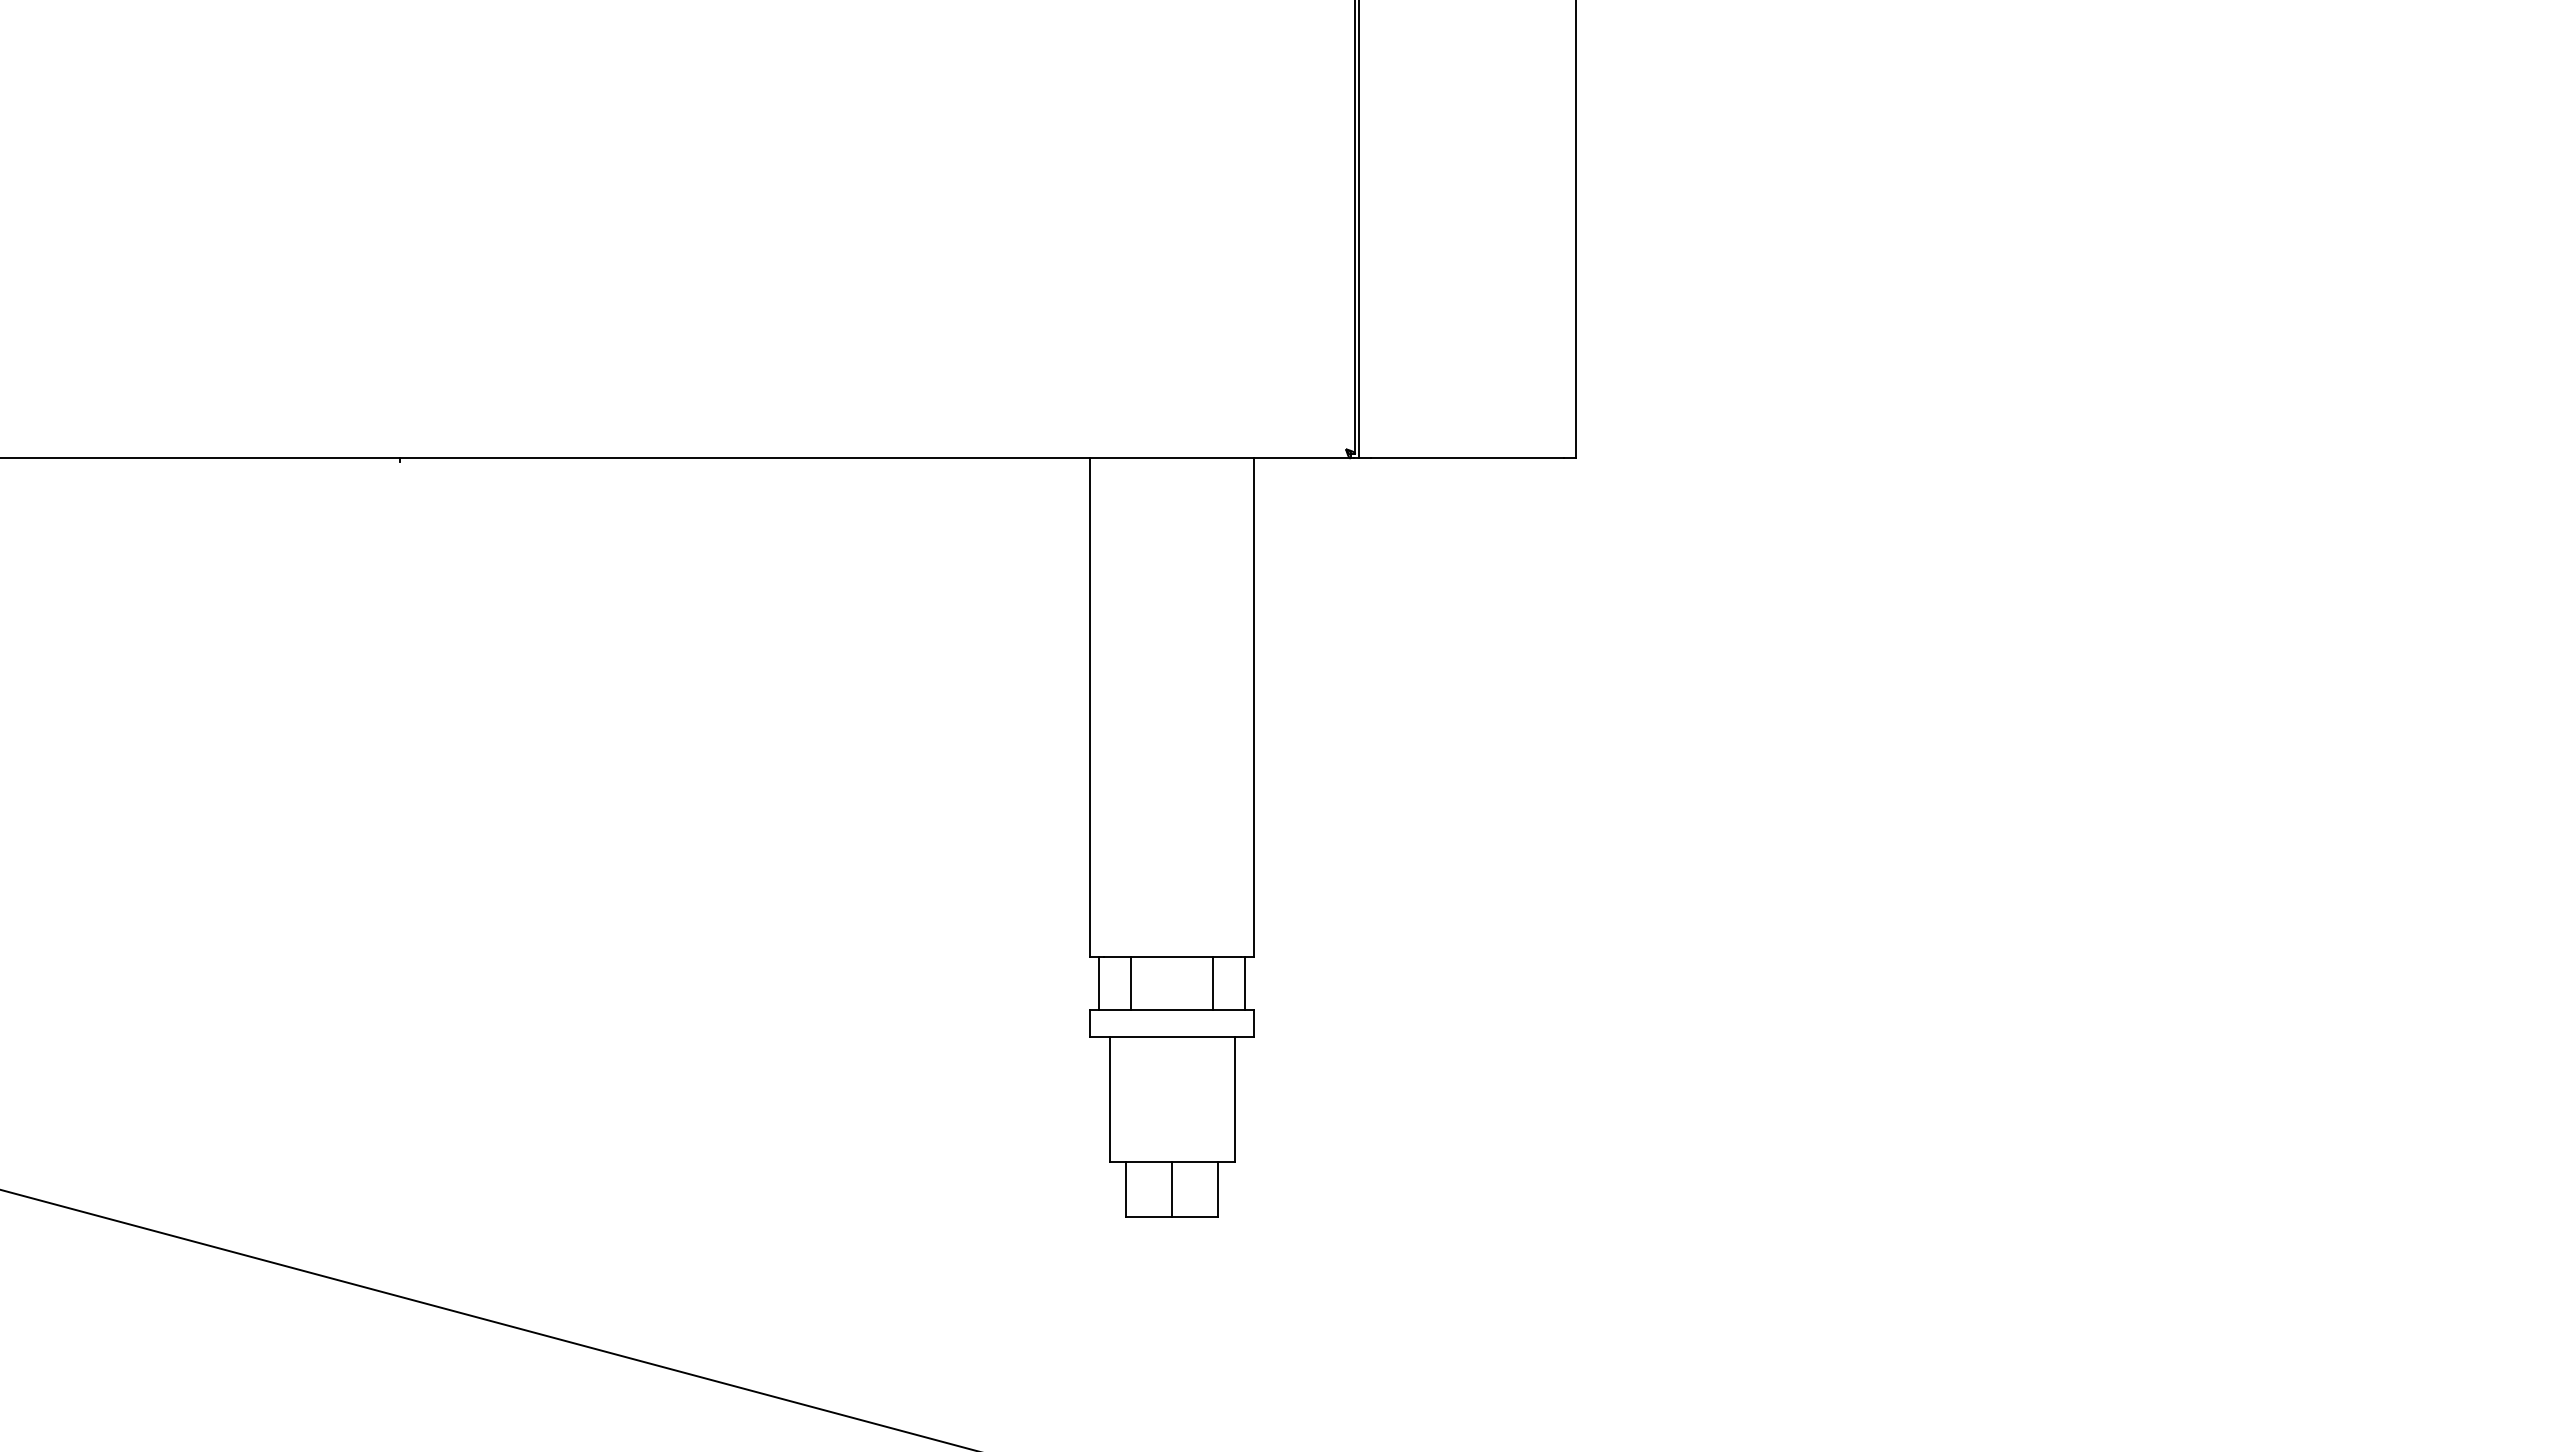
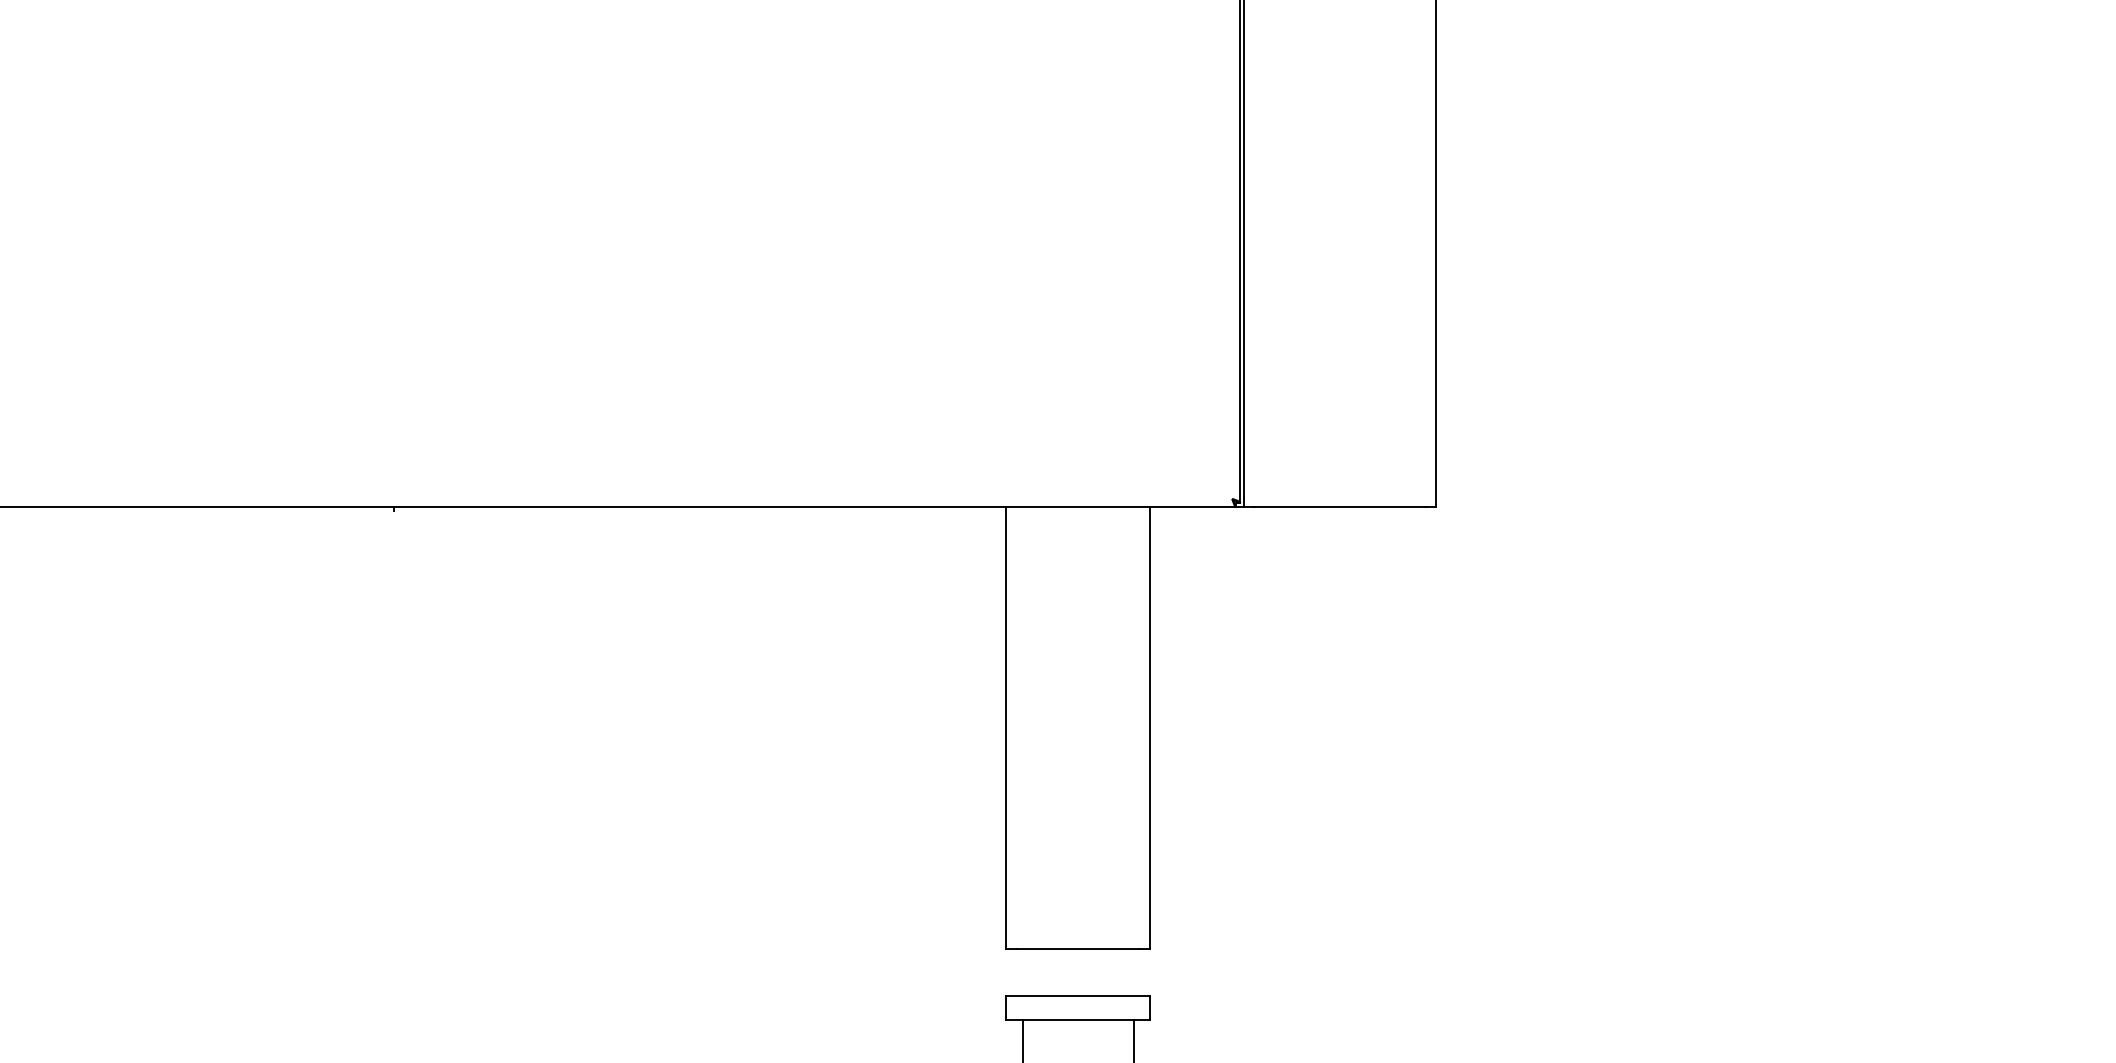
line: (1098, 983) -> (1013, 972), removed
line: (1130, 983) -> (1041, 972), removed
line: (1213, 983) -> (1114, 972), removed
line: (1245, 983) -> (1143, 972), removed

